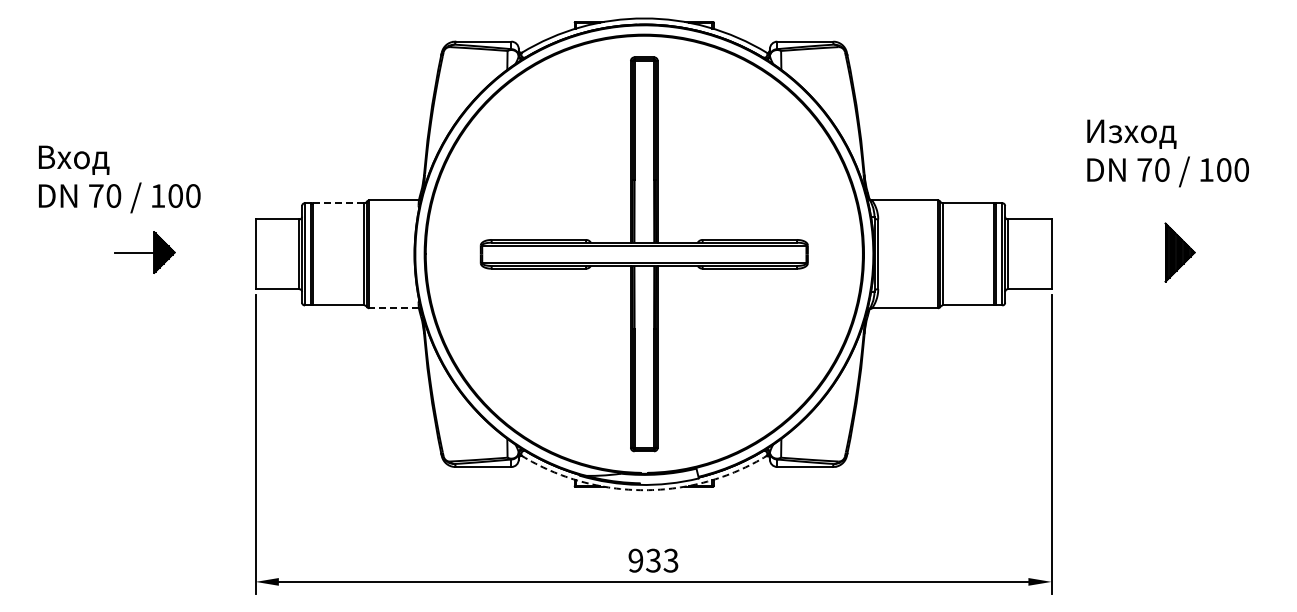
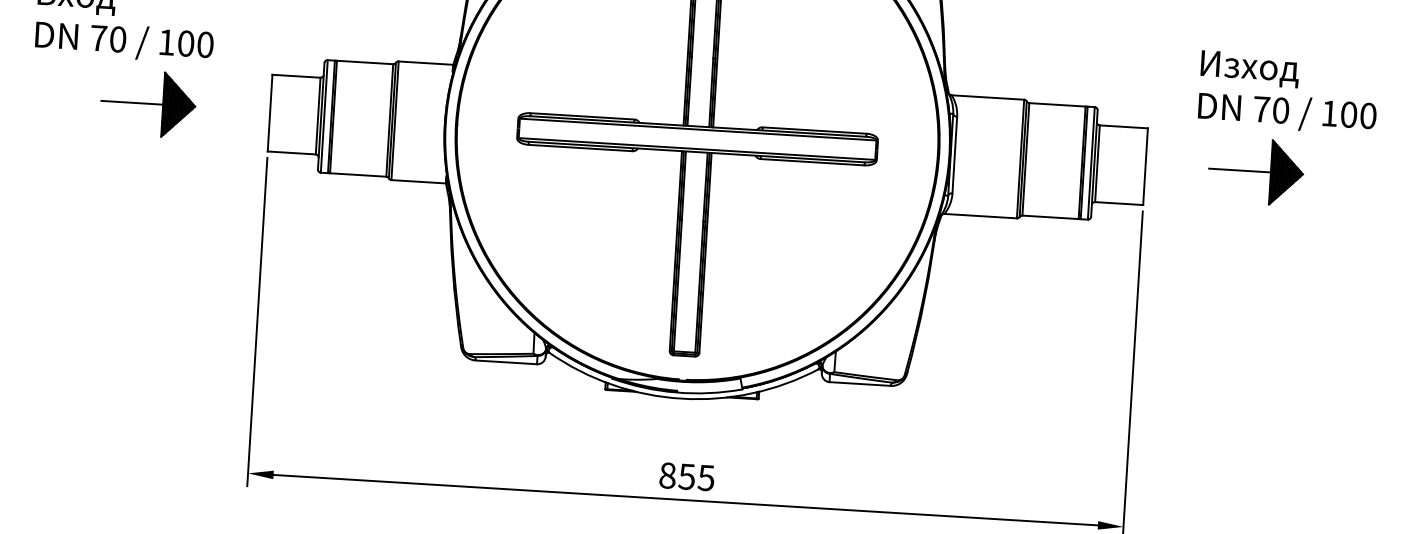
text: (1167, 153) -> (1287, 92), moved
line: (338, 203) -> (364, 62), dashed -> solid
part: (144, 252) -> (148, 103), size x1.43
line: (1137, 252) -> (1240, 170), added
line: (394, 308) -> (419, 182), dashed -> solid
arc: (644, 490) -> (681, 399), dashed -> solid
text: (653, 560) -> (687, 476), 933 -> 855

